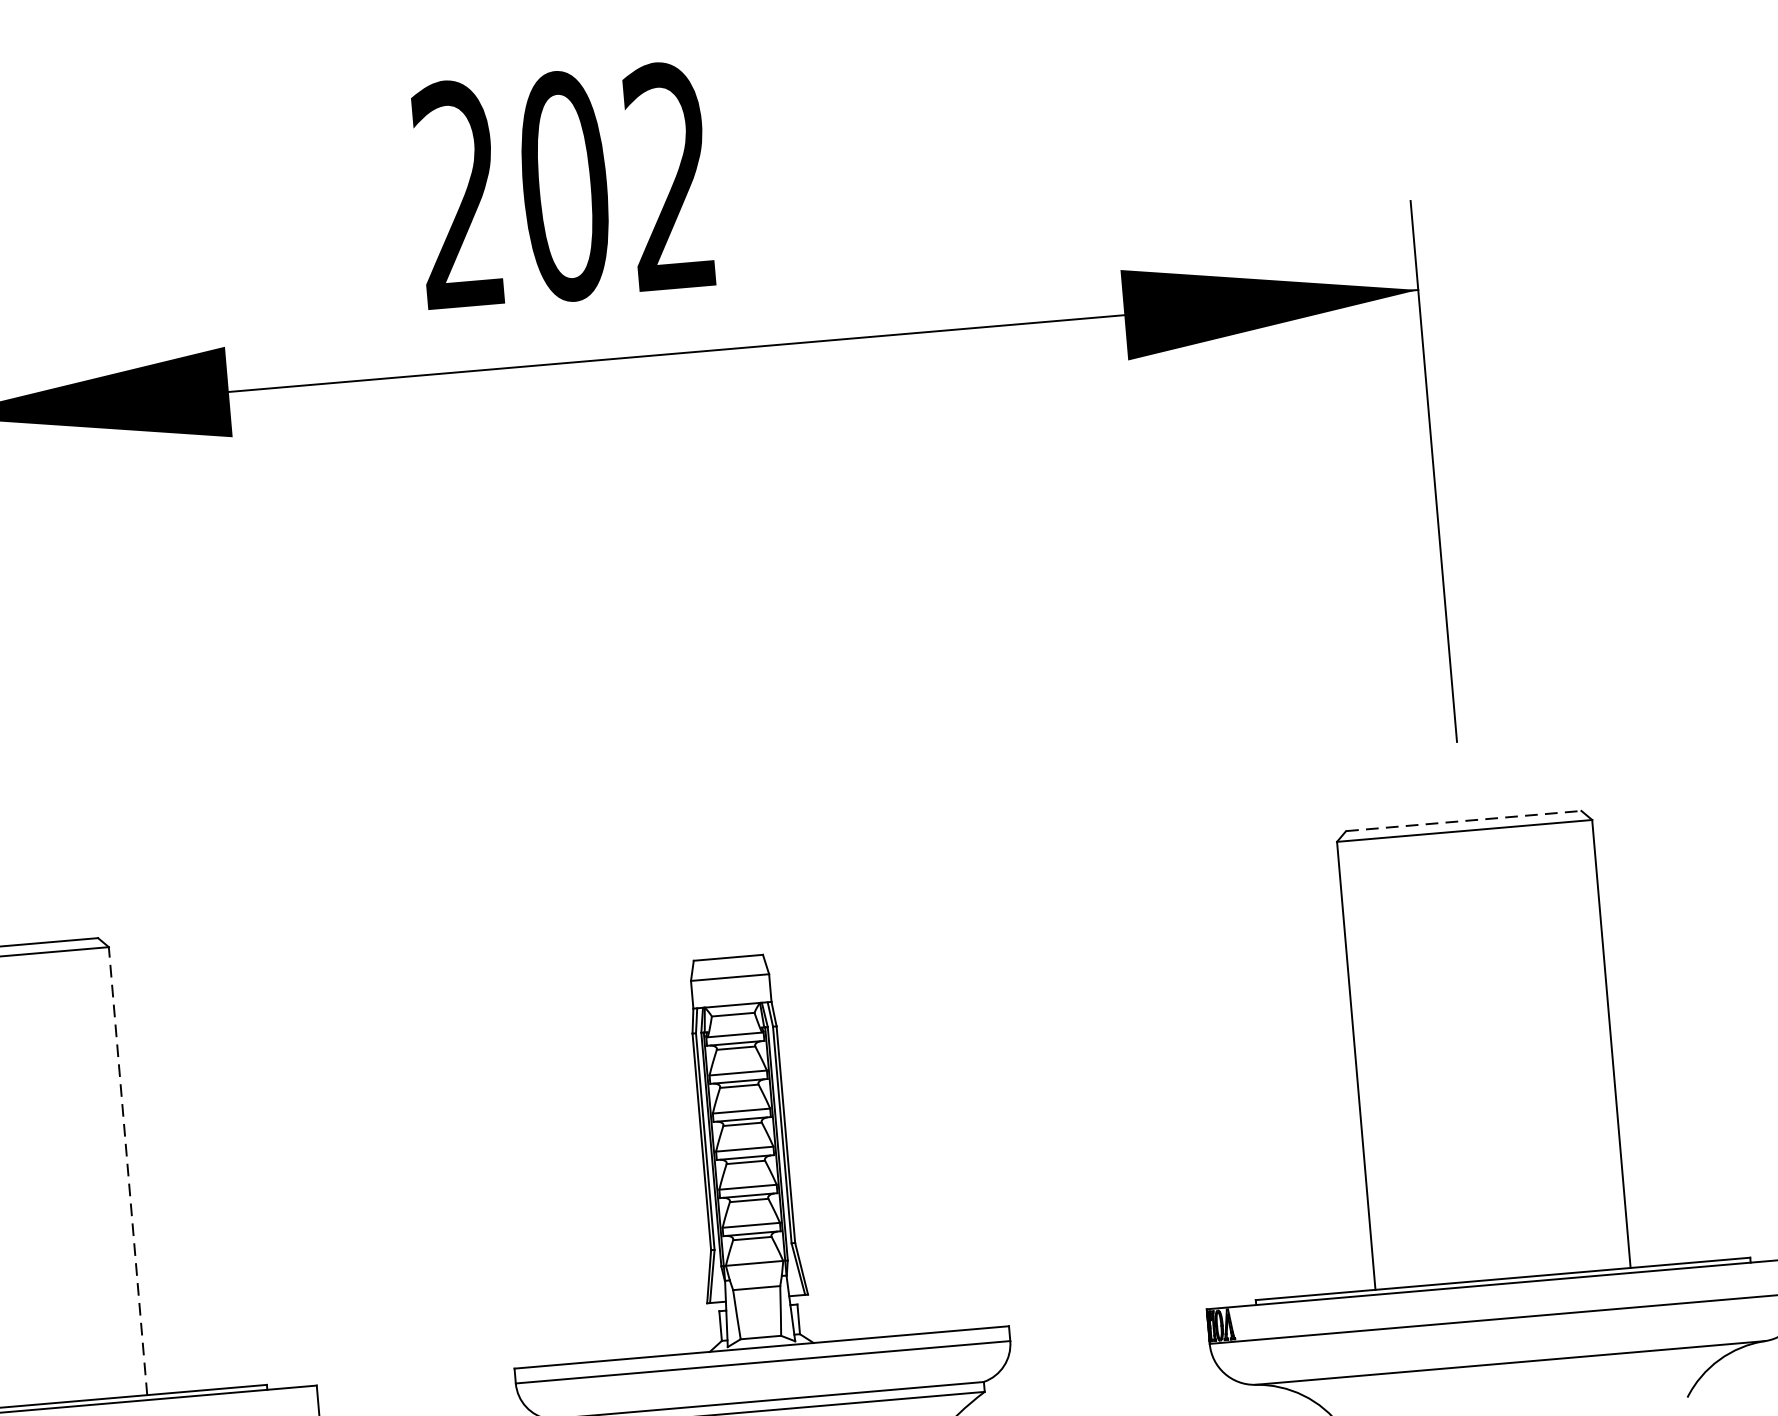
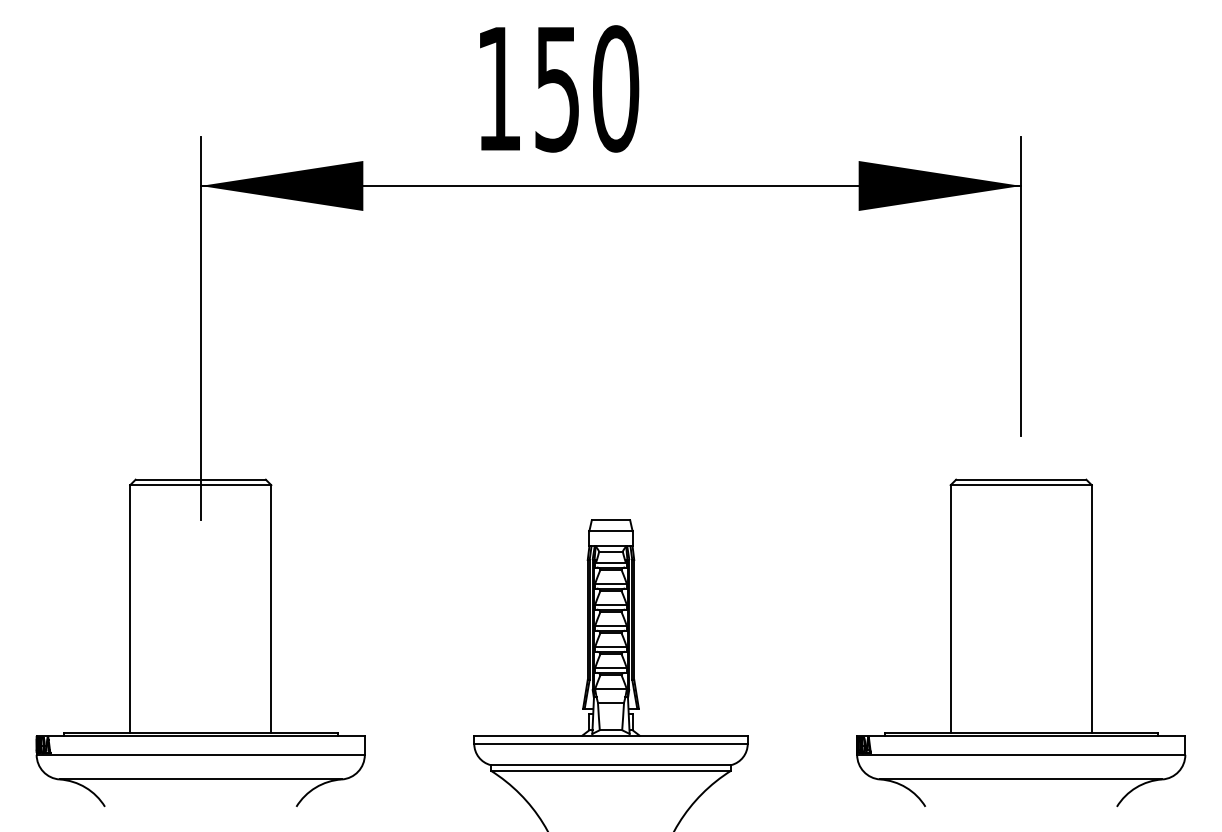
text: (564, 185) -> (557, 88), 202 -> 150
line: (1464, 820) -> (1021, 479), dashed -> solid
line: (128, 1171) -> (271, 609), dashed -> solid

